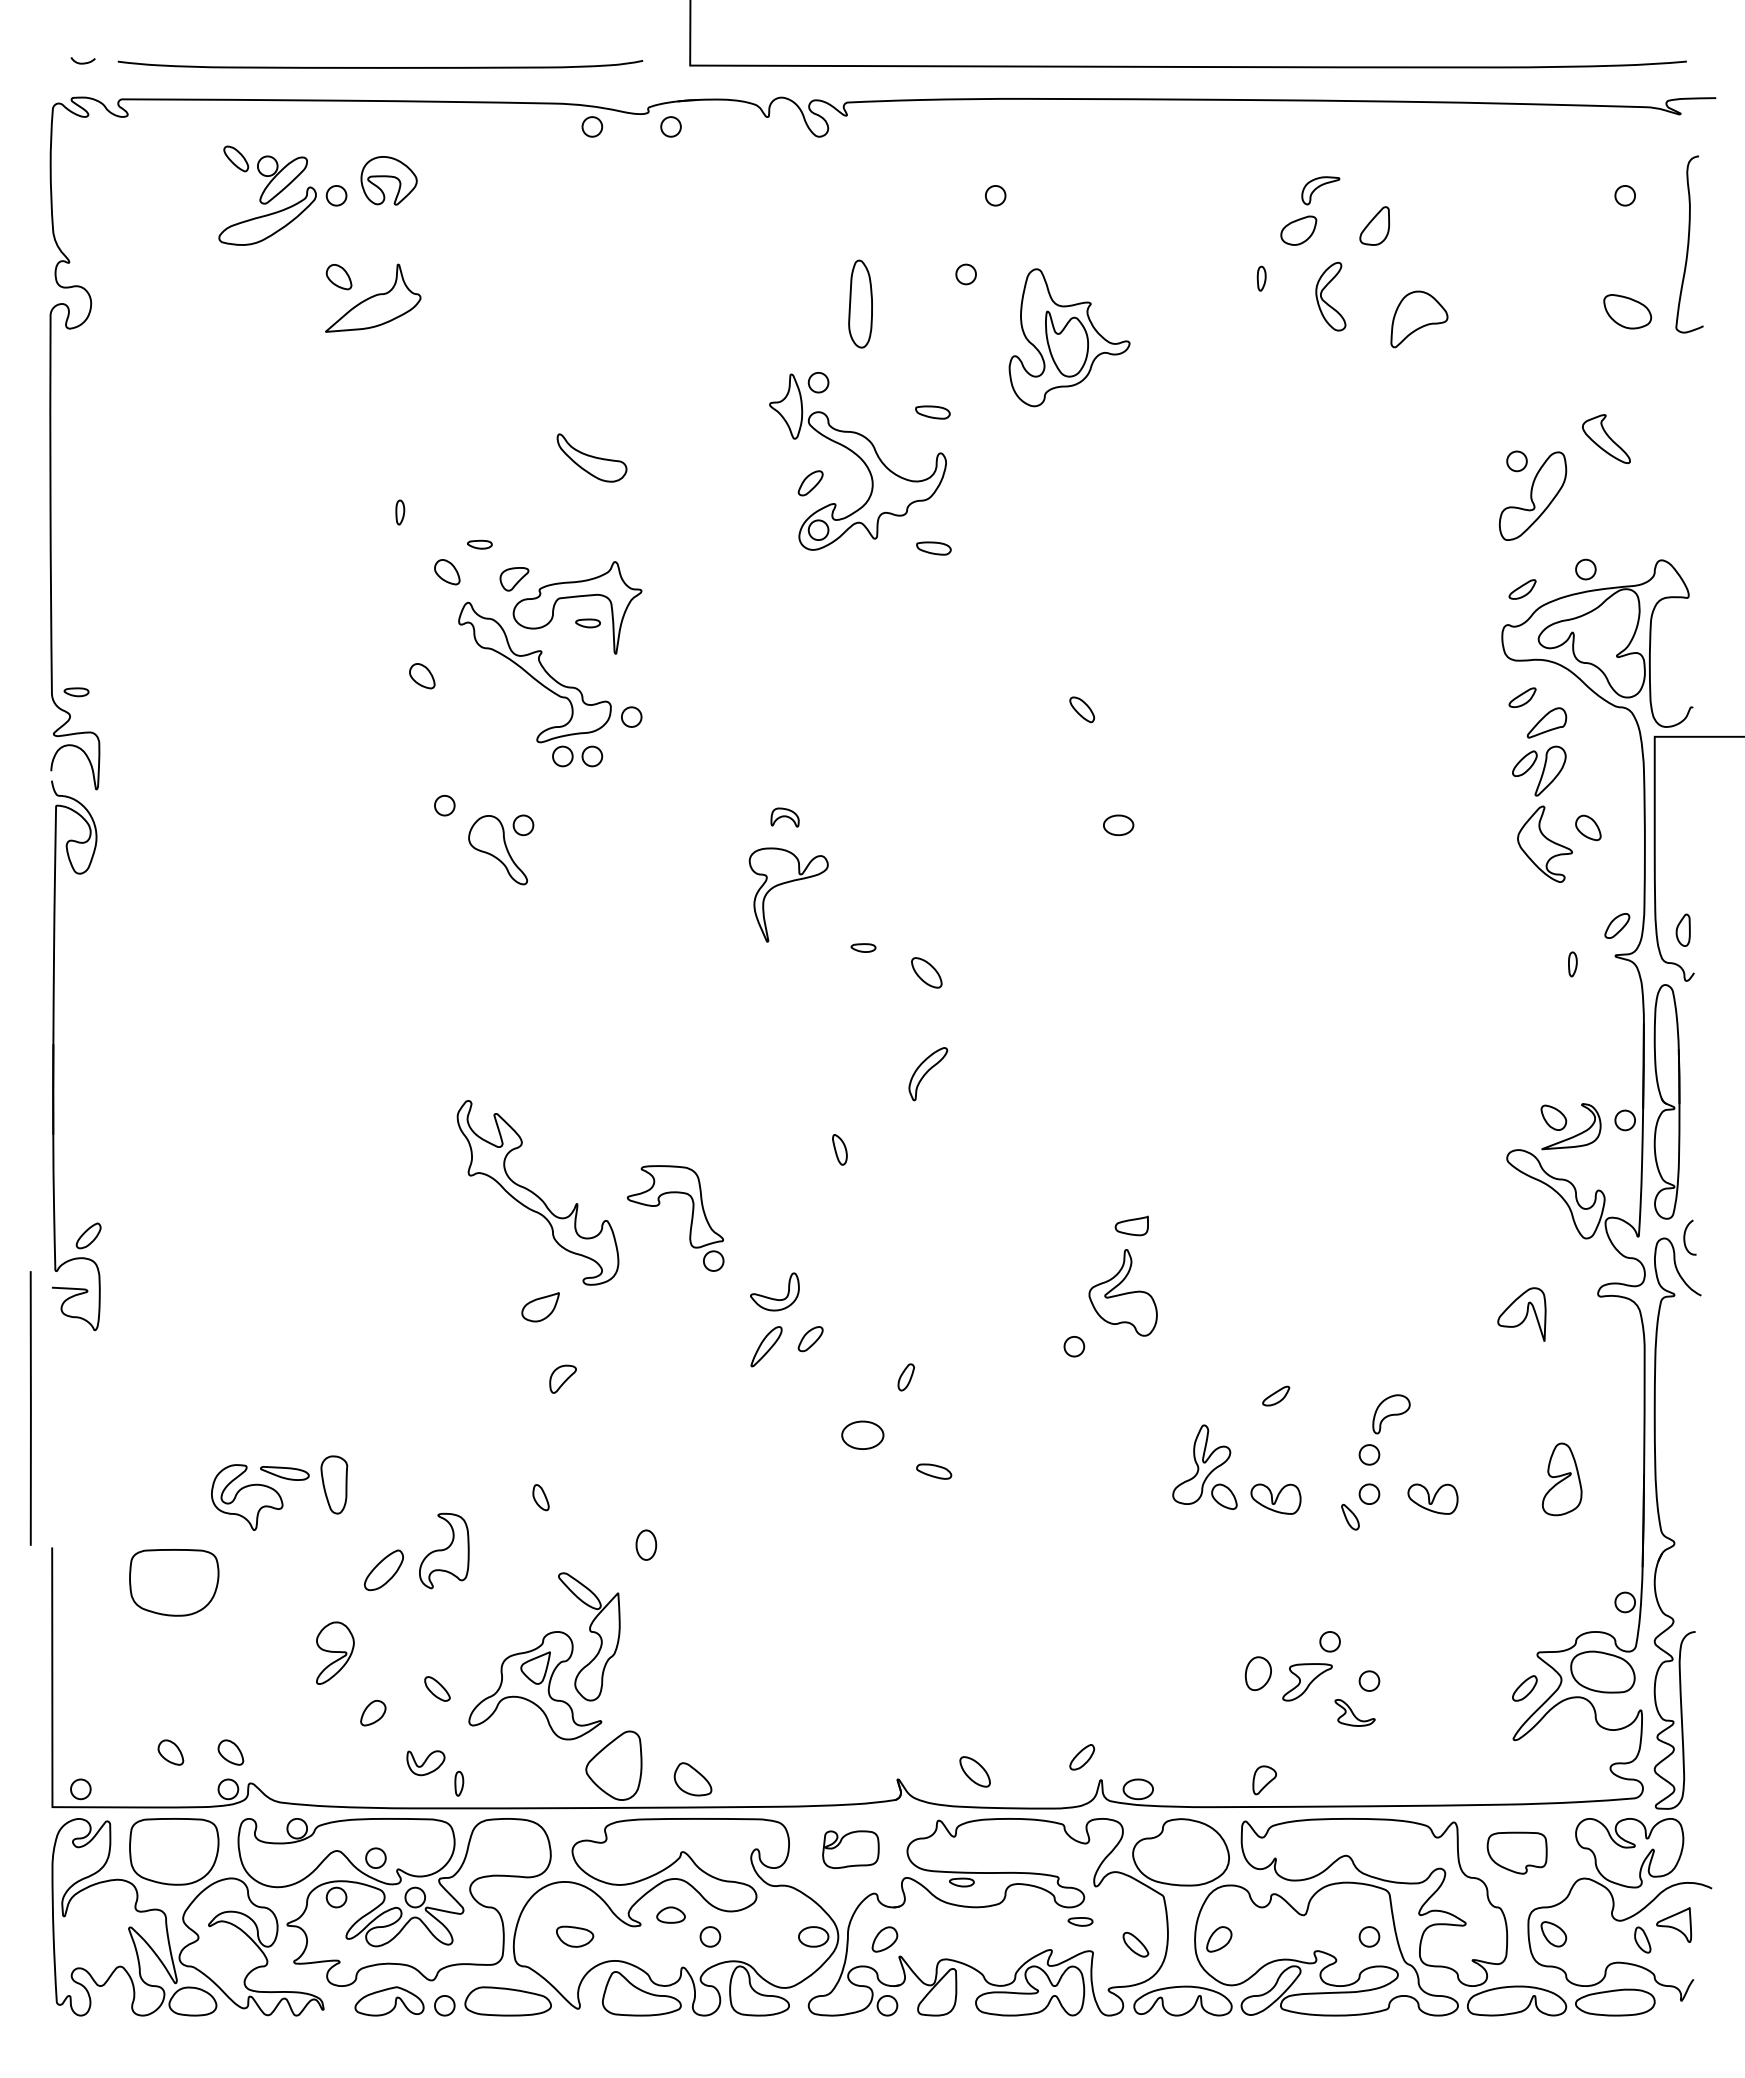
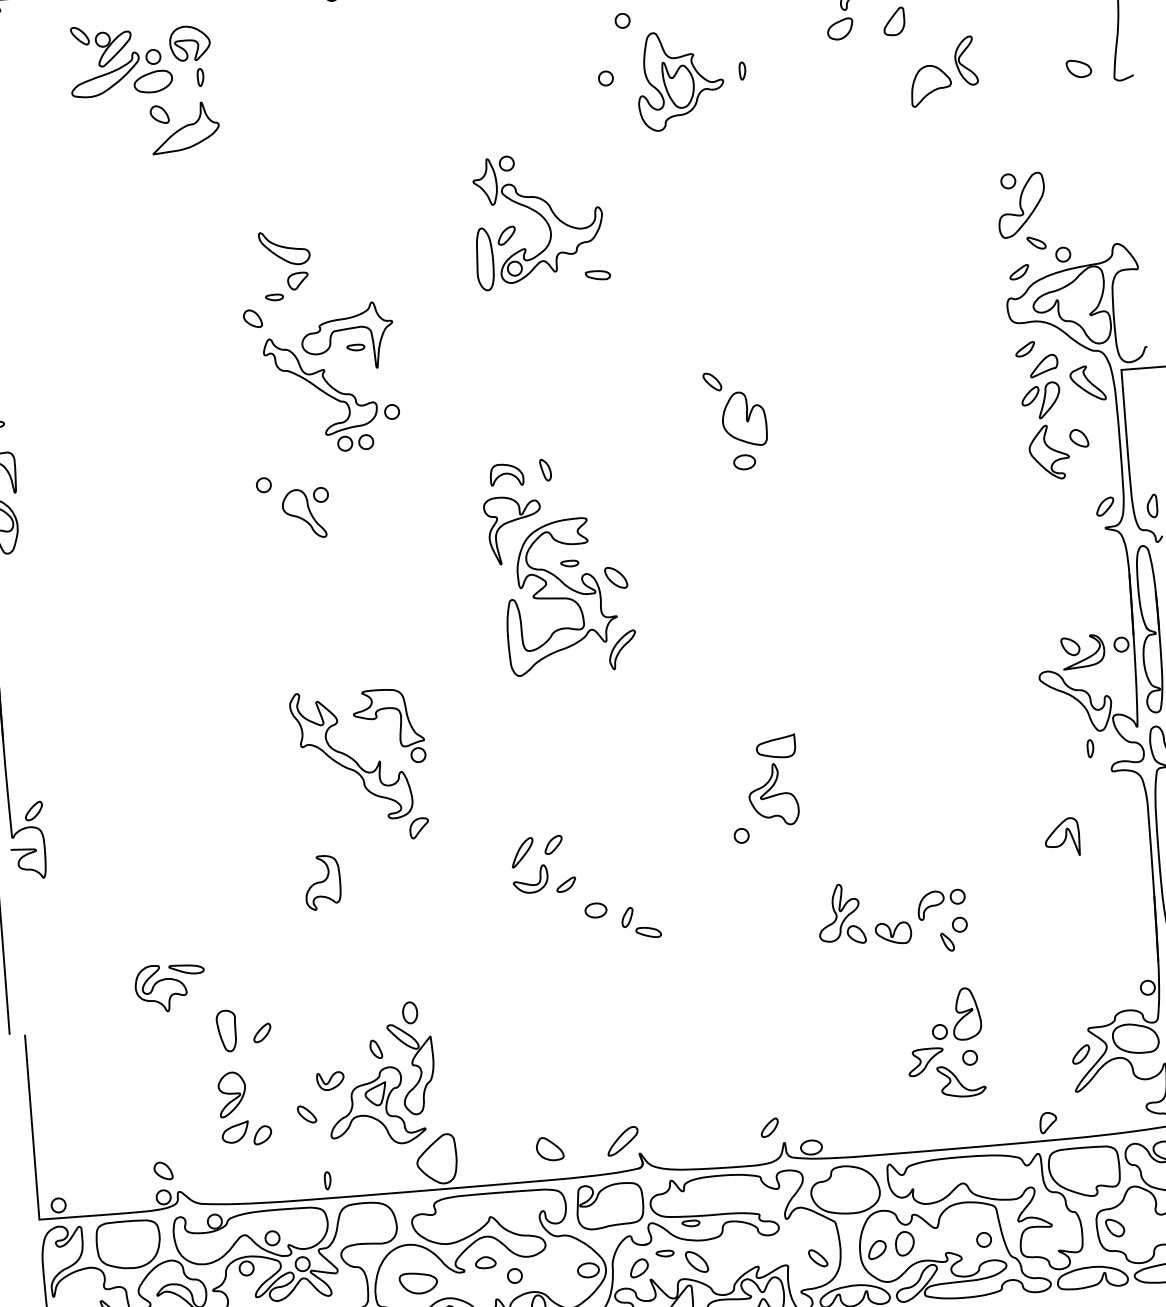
part: (333, 230) -> (153, 81), added
part: (1261, 278) -> (742, 70), moved
part: (1327, 302) -> (963, 65), moved
part: (860, 303) -> (484, 259), moved
part: (1627, 311) -> (1078, 68), size x0.71
part: (1069, 337) -> (680, 79), moved
part: (932, 412) -> (589, 178), removed
part: (1606, 438) -> (1087, 383), moved
part: (591, 457) -> (284, 247), moved
part: (400, 512) -> (200, 77), moved
part: (1549, 550) -> (1036, 243), added
part: (514, 579) -> (298, 281), moved
part: (422, 676) -> (240, 394), removed
part: (1122, 764) -> (744, 418), added
part: (784, 817) -> (506, 475), size x1.67
part: (1572, 964) -> (1090, 748), moved
part: (846, 992) -> (560, 596), added
part: (839, 1149) -> (545, 469), moved
part: (690, 1223) -> (399, 729), moved
part: (1131, 1225) -> (775, 746), size x1.67
part: (771, 1297) -> (528, 883), moved
part: (540, 1307) -> (235, 1132), moved
part: (1521, 1314) -> (1062, 837), moved
part: (905, 1377) -> (627, 917), moved
part: (562, 1378) -> (418, 827), moved
part: (1276, 1395) -> (566, 884), moved
part: (1391, 1414) -> (931, 905), moved
part: (862, 1434) -> (595, 910), size x0.71
part: (1562, 1479) -> (966, 1013), moved
part: (334, 1484) -> (226, 1030), moved
part: (540, 1497) -> (375, 1049), moved
part: (1432, 1498) -> (1004, 924), removed
part: (646, 1544) -> (410, 1012), moved
part: (444, 1550) -> (322, 882), moved
part: (383, 1570) -> (262, 1033), size x0.62
part: (174, 1582) -> (114, 1053), removed
part: (1257, 1673) -> (904, 1243), moved
part: (1354, 1712) -> (961, 1080), size x1.67
part: (170, 1752) -> (120, 1174), removed
part: (875, 1760) -> (622, 1141), added
part: (425, 1763) -> (330, 1081), moved
part: (974, 1771) -> (696, 1261), moved
part: (692, 1779) -> (549, 1149), moved
part: (1264, 1780) -> (1048, 1122), moved
part: (850, 1849) -> (609, 1206), size x1.67
part: (1517, 1853) -> (1084, 1172), size x1.67
part: (1080, 1921) -> (665, 1253), moved
part: (574, 1936) -> (418, 1283), size x1.43

